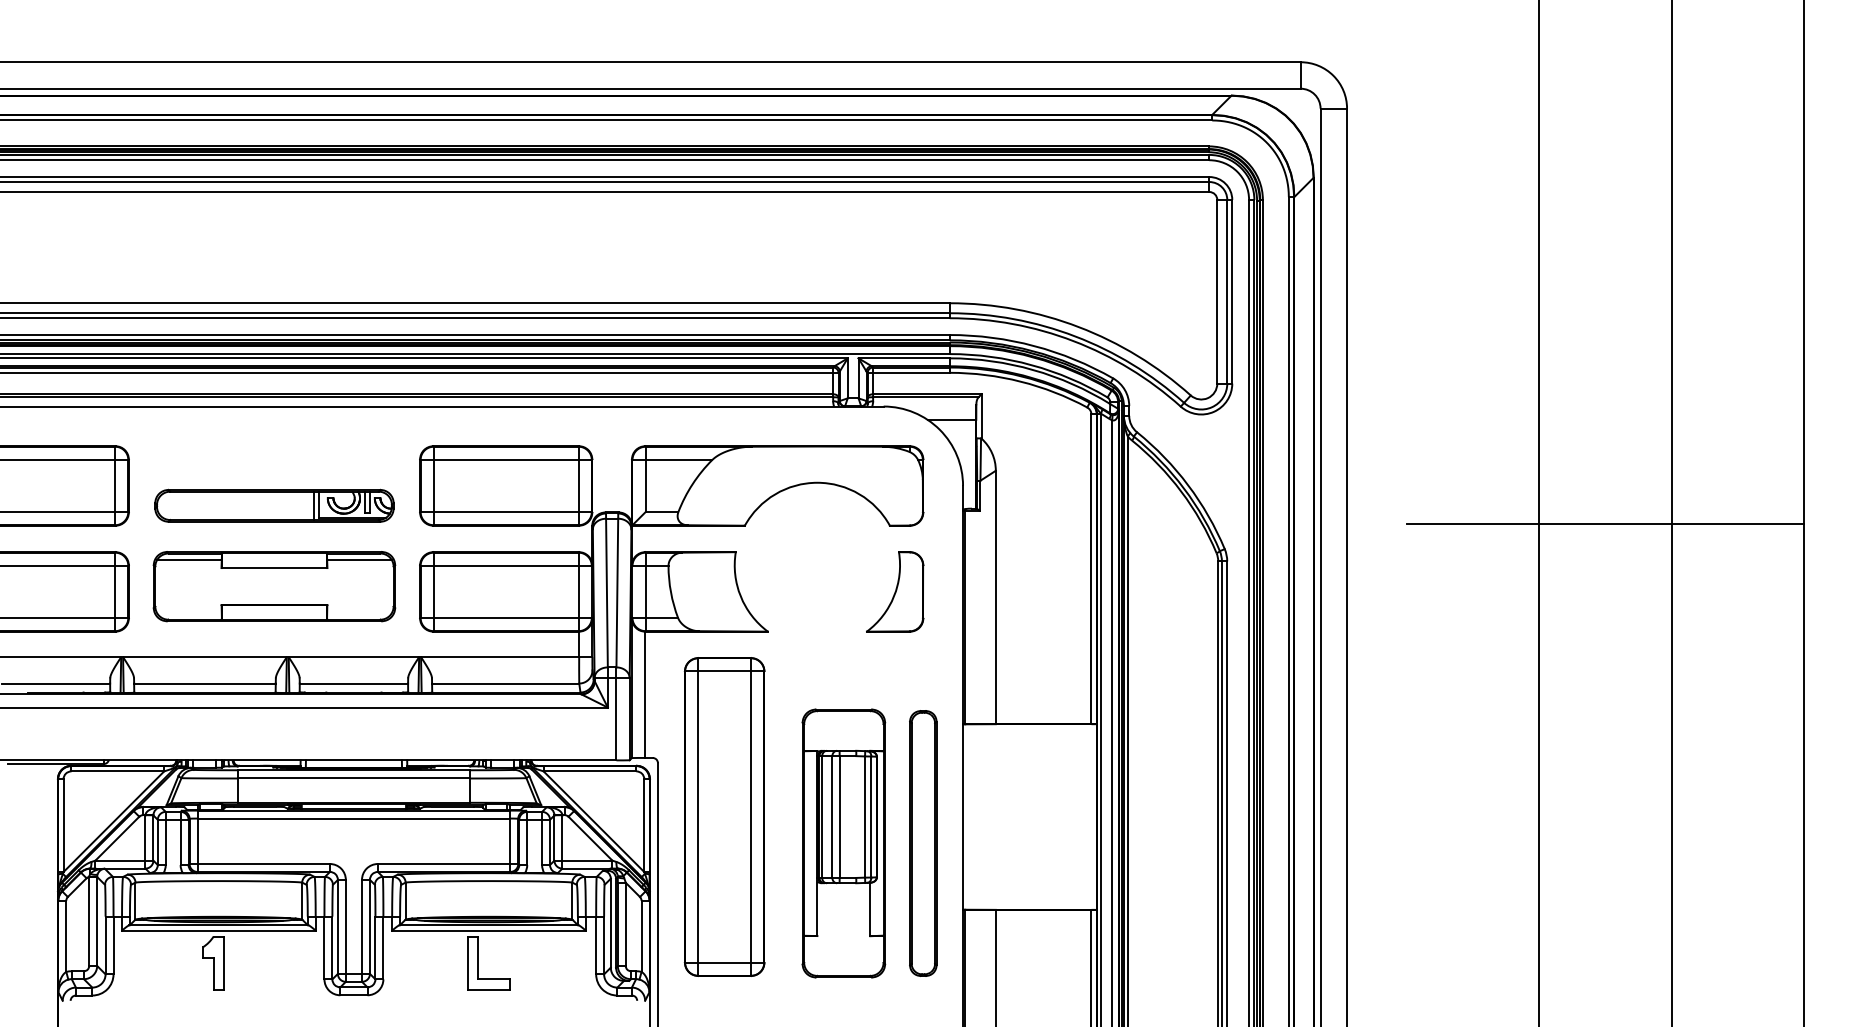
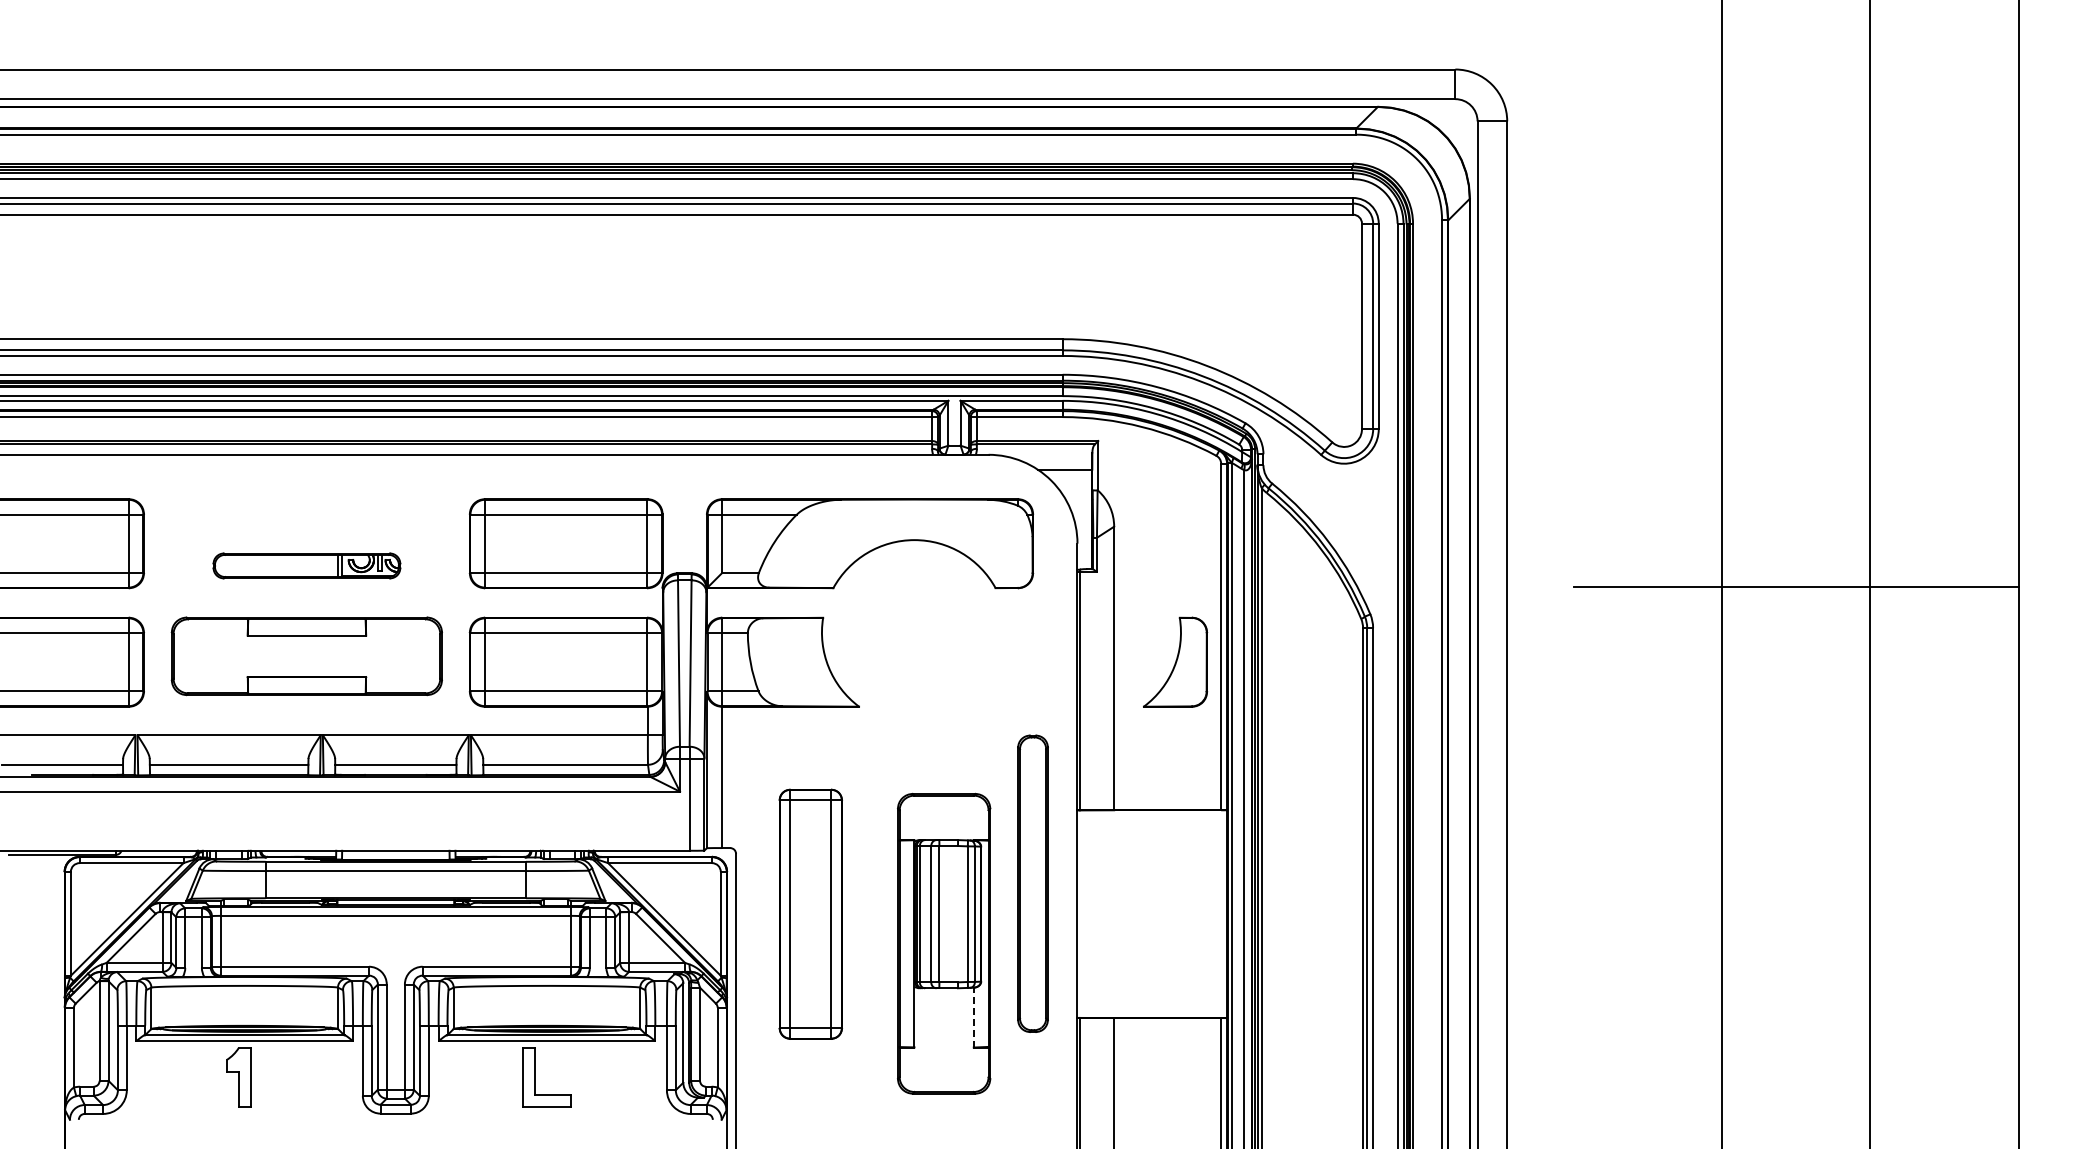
part: (274, 505) -> (306, 565), size x0.7
line: (189, 559) -> (211, 626), removed
line: (359, 559) -> (402, 626), removed
part: (895, 591) -> (1175, 661), moved
part: (724, 817) -> (810, 914), size x0.7
part: (922, 843) -> (1032, 883), moved
line: (870, 909) -> (973, 1017), solid -> dashed

